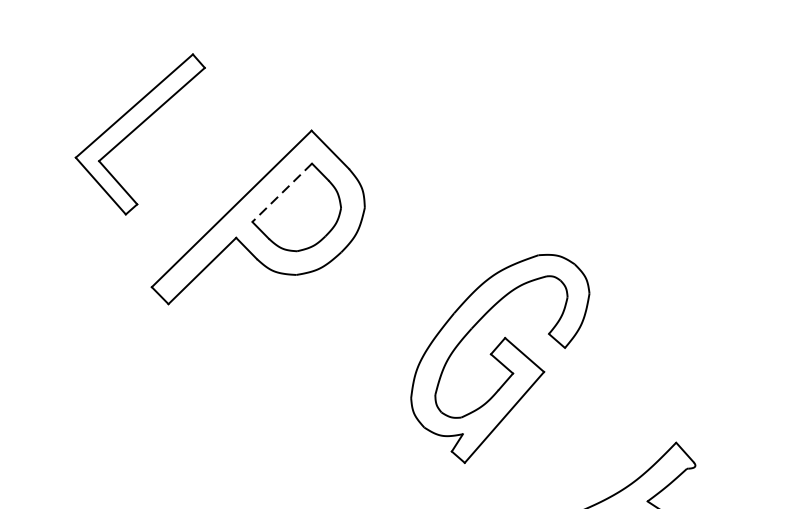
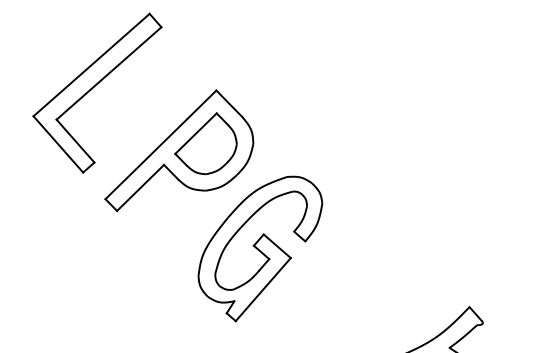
part: (140, 133) -> (97, 92), size x1.43
line: (282, 192) -> (196, 133), dashed -> solid
part: (500, 358) -> (260, 248), moved

